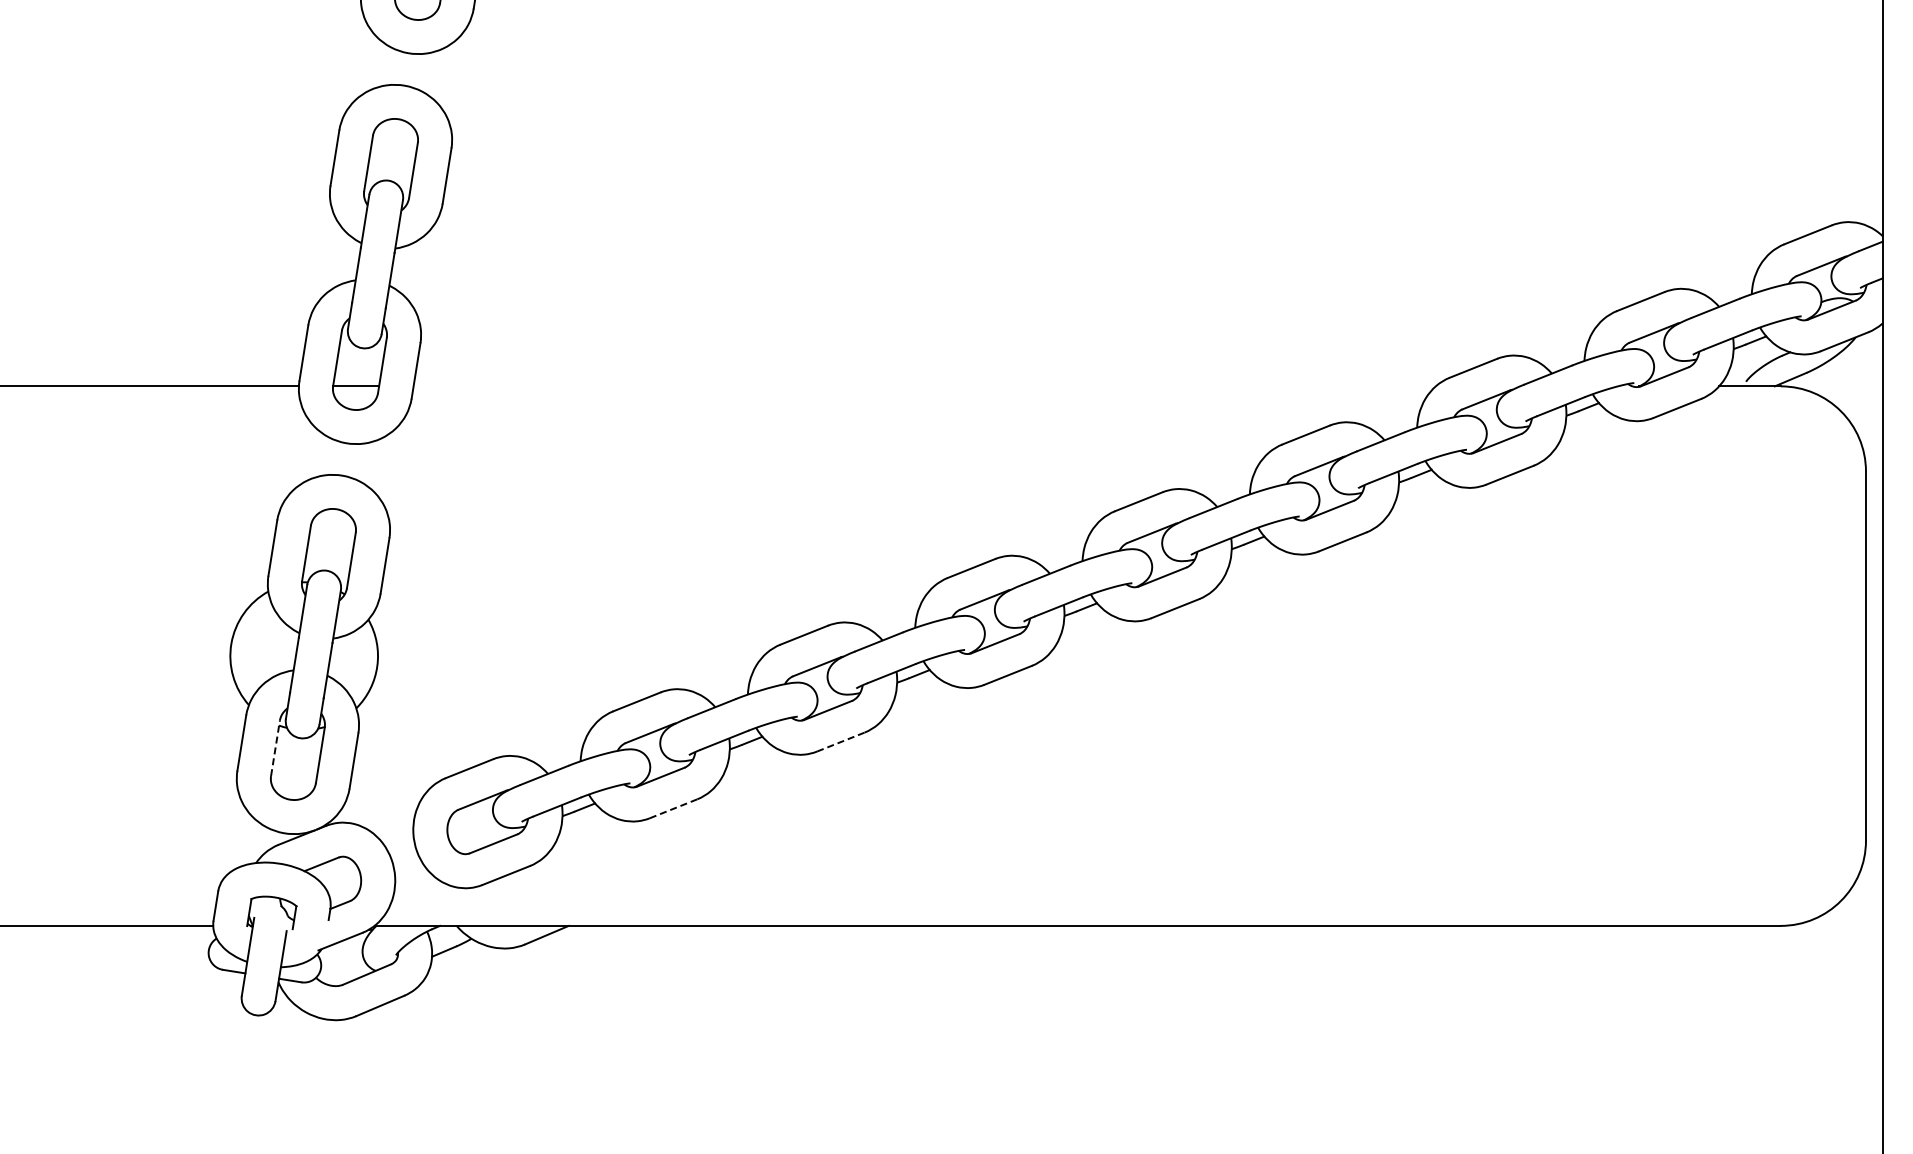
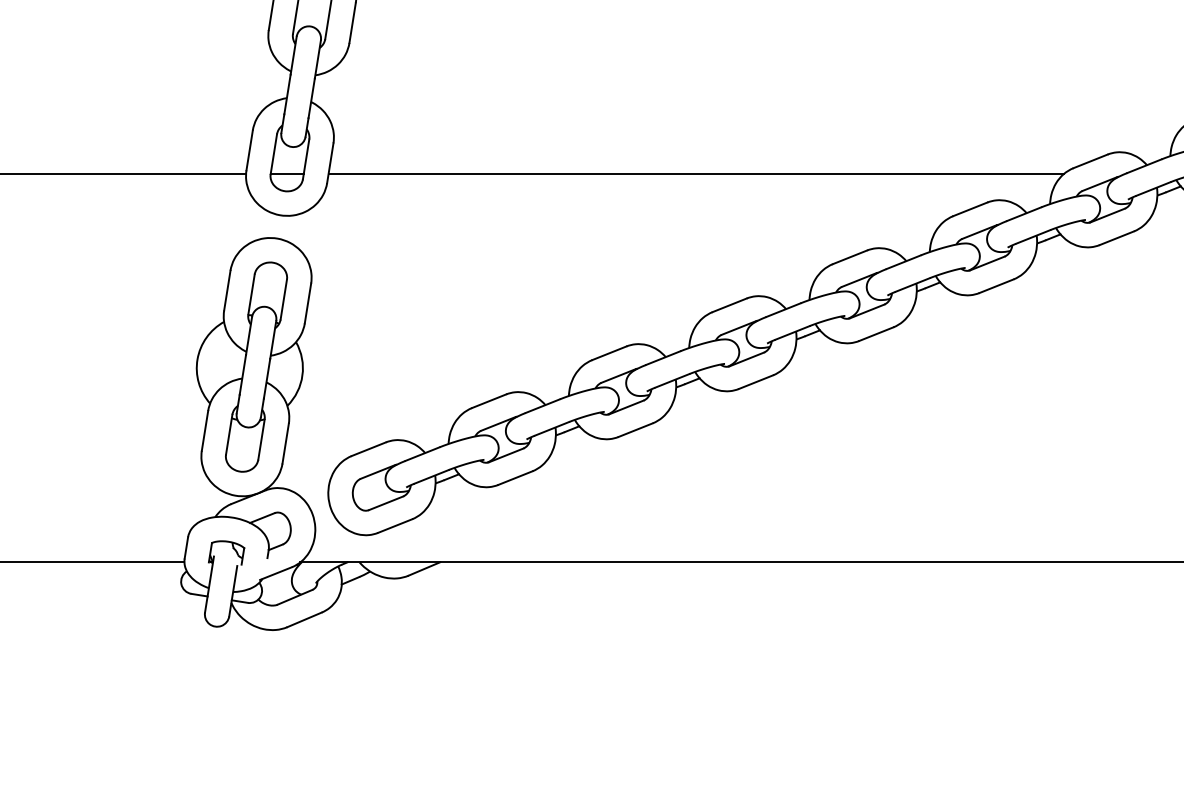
line: (924, 386) -> (695, 174), added
line: (840, 742) -> (635, 430), dashed -> solid
line: (275, 747) -> (229, 434), dashed -> solid
line: (673, 808) -> (515, 477), dashed -> solid

